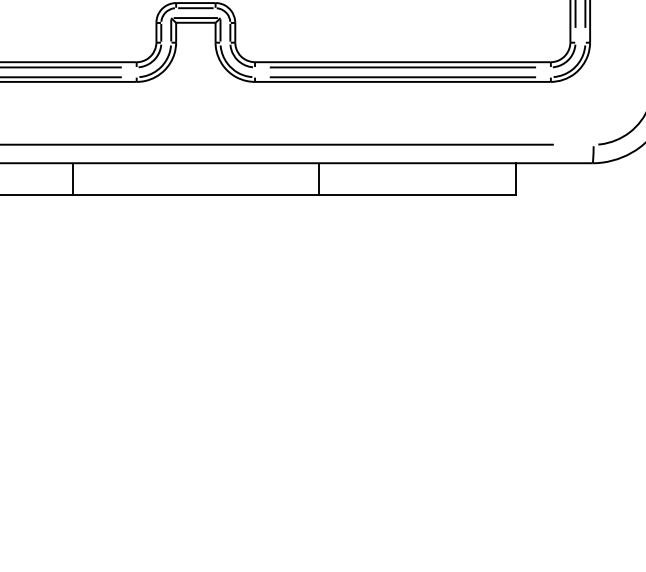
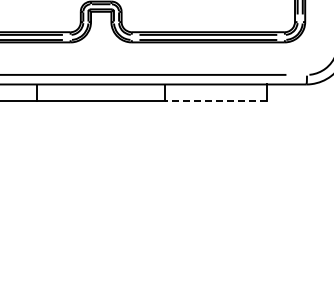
line: (416, 196) -> (215, 101), solid -> dashed

